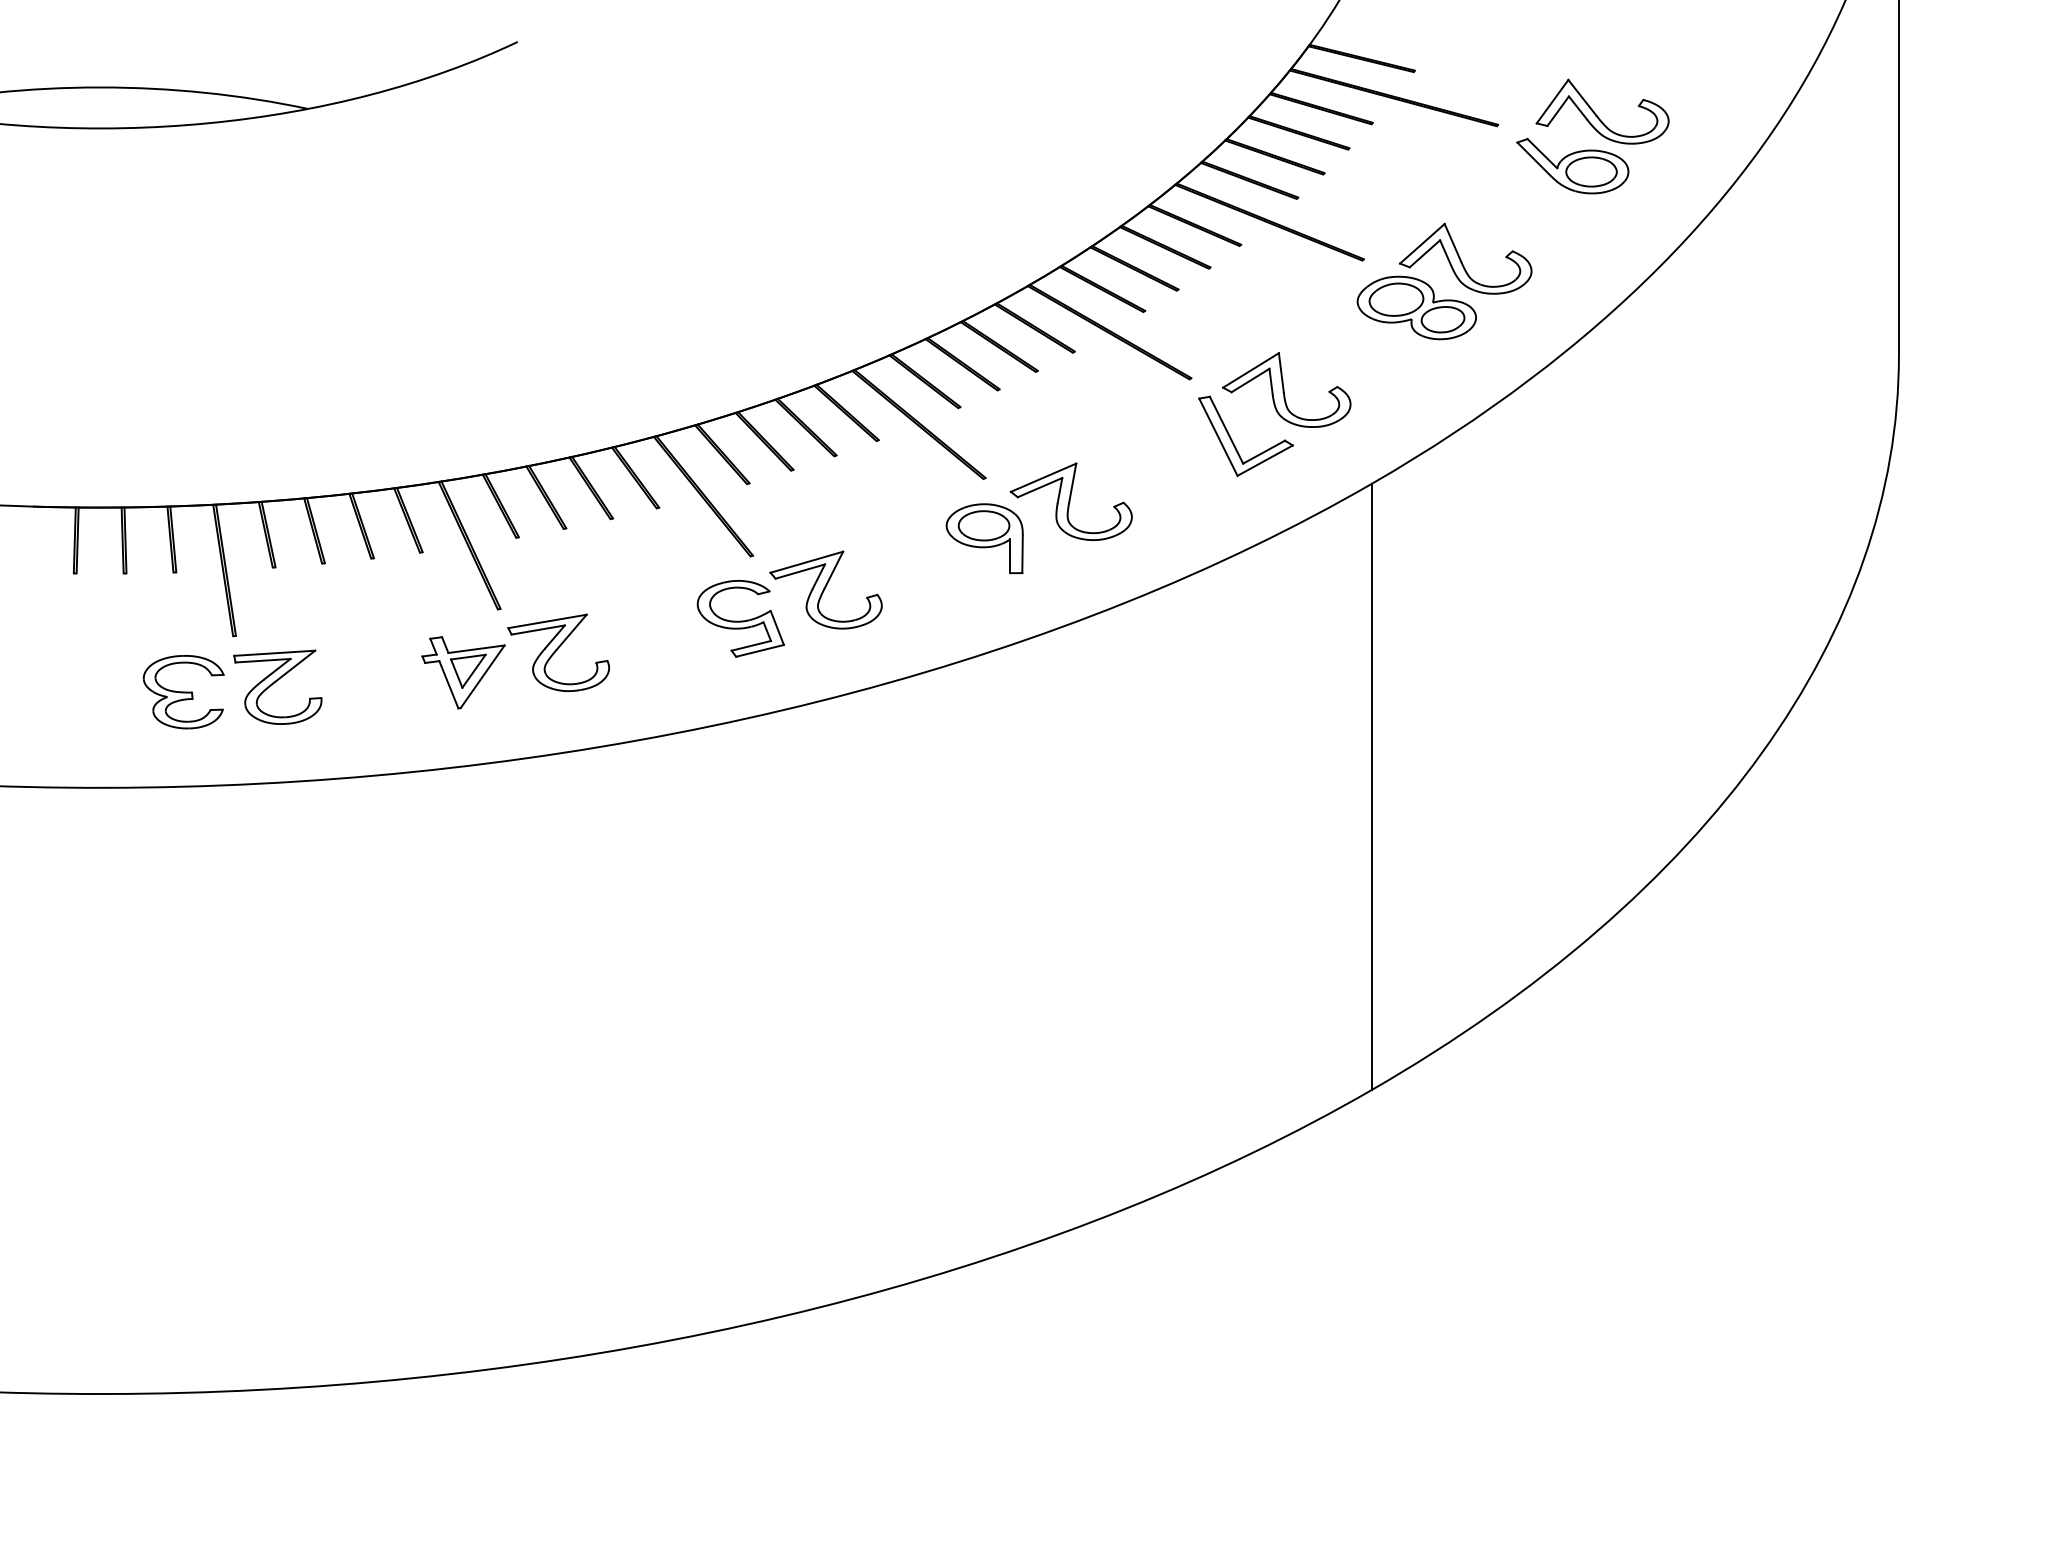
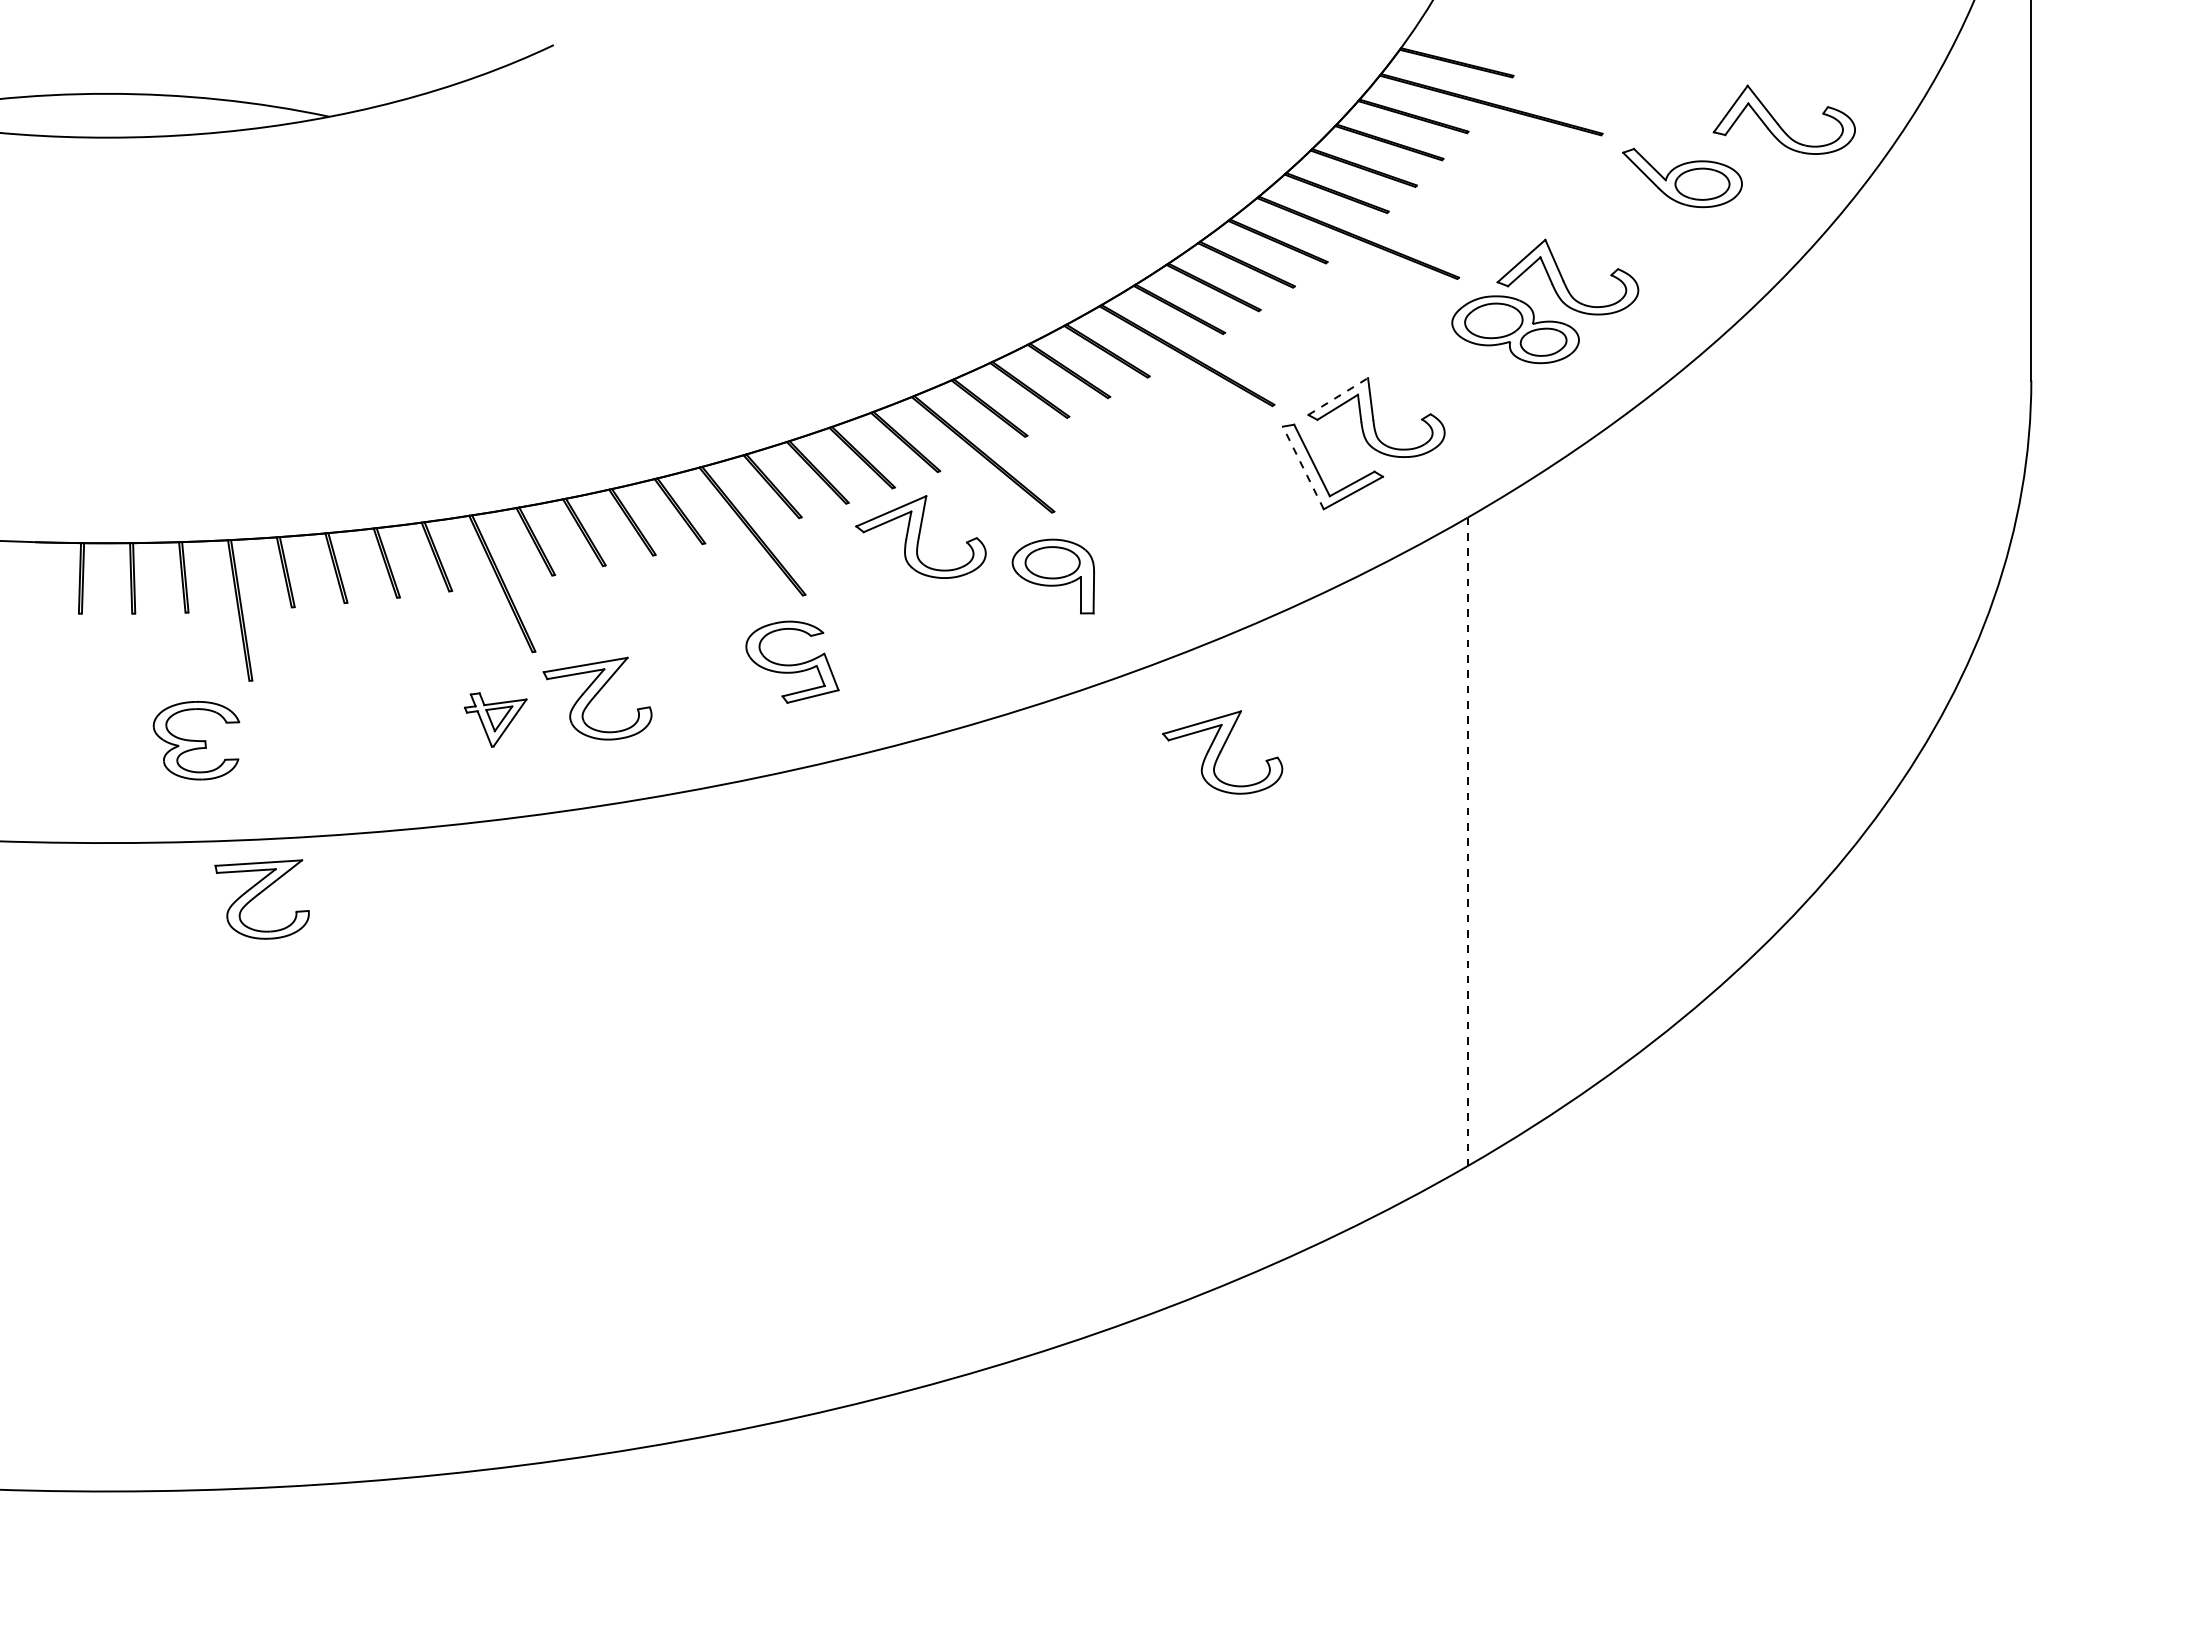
part: (1597, 115) -> (1778, 123), moved
line: (1251, 370) -> (1338, 396), solid -> dashed
line: (1218, 436) -> (1303, 467), solid -> dashed
part: (1070, 501) -> (920, 536), moved
part: (825, 590) -> (1222, 752), moved
part: (463, 672) -> (495, 719), size x0.7
part: (277, 687) -> (261, 899), moved
line: (1371, 787) -> (1467, 842), solid -> dashed

